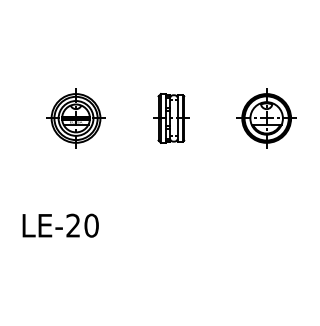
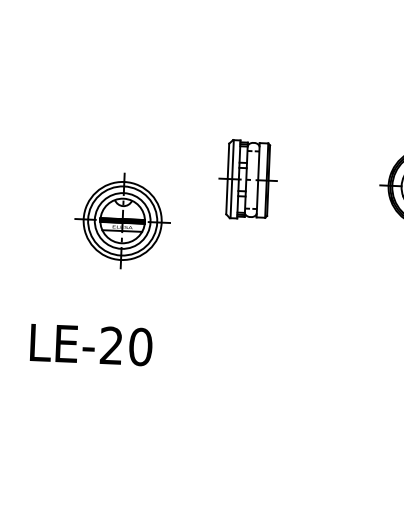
part: (75, 118) -> (121, 221), moved
part: (171, 118) -> (248, 179), moved

